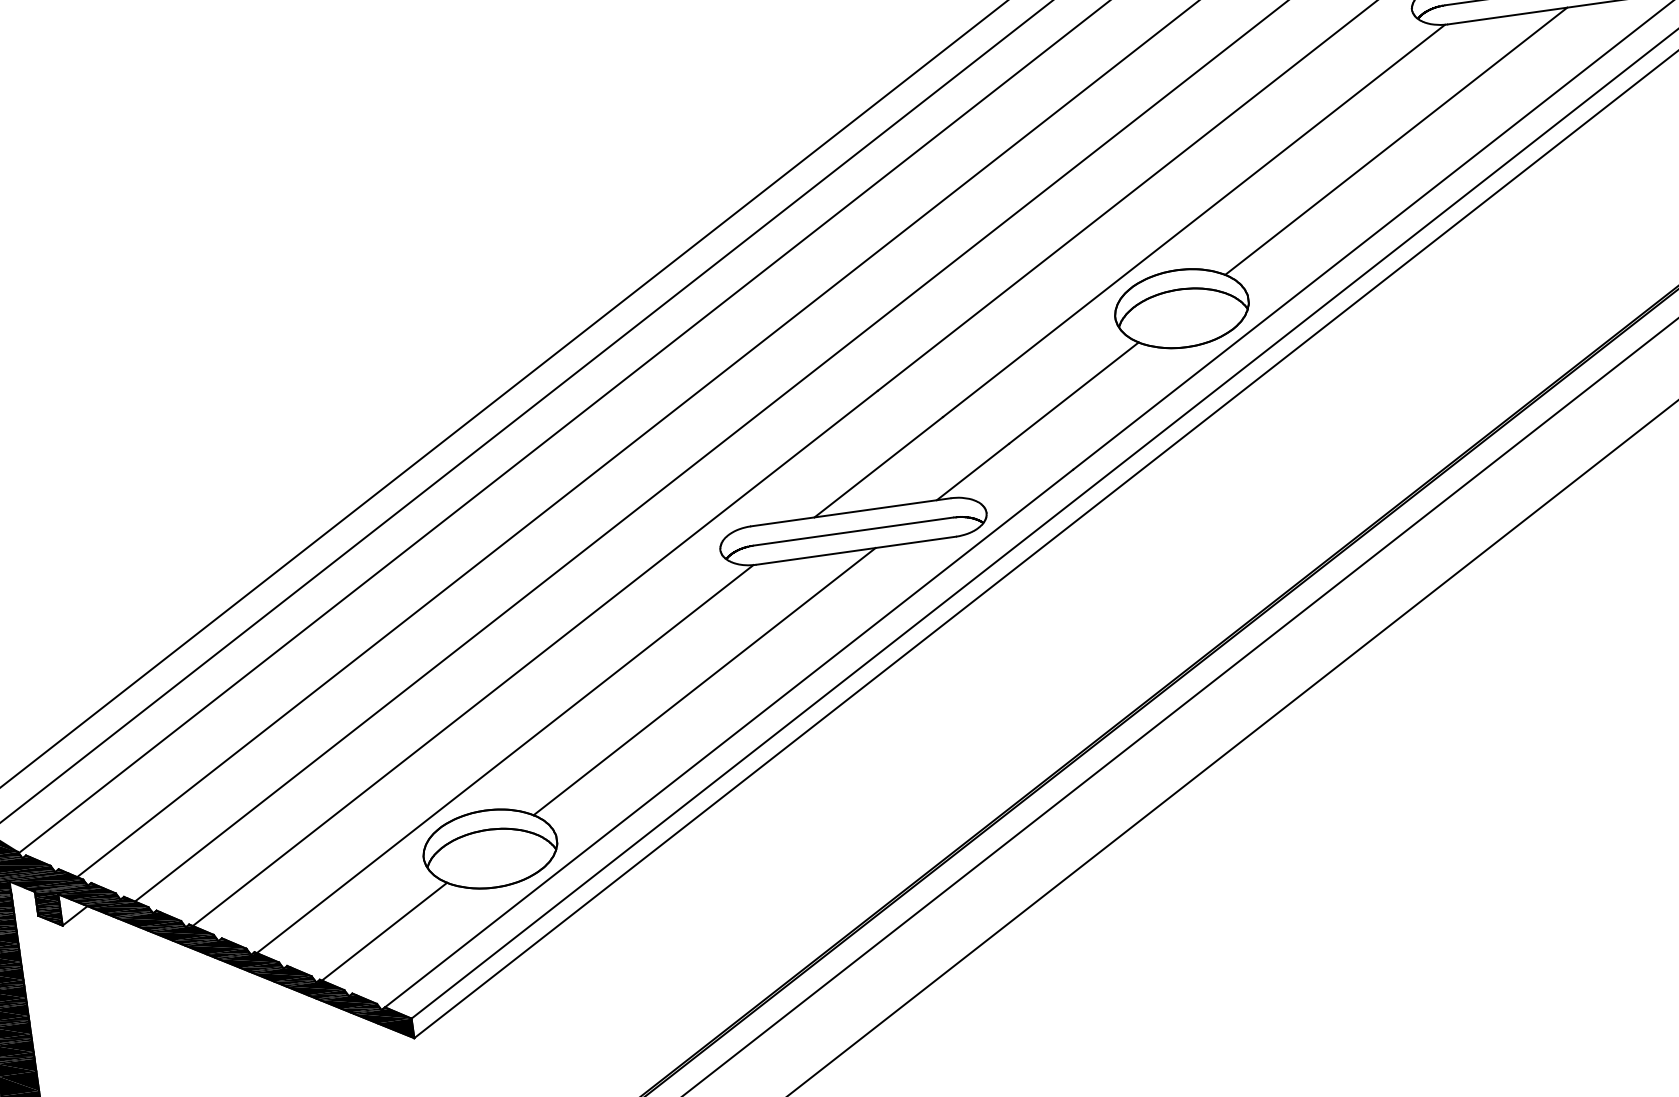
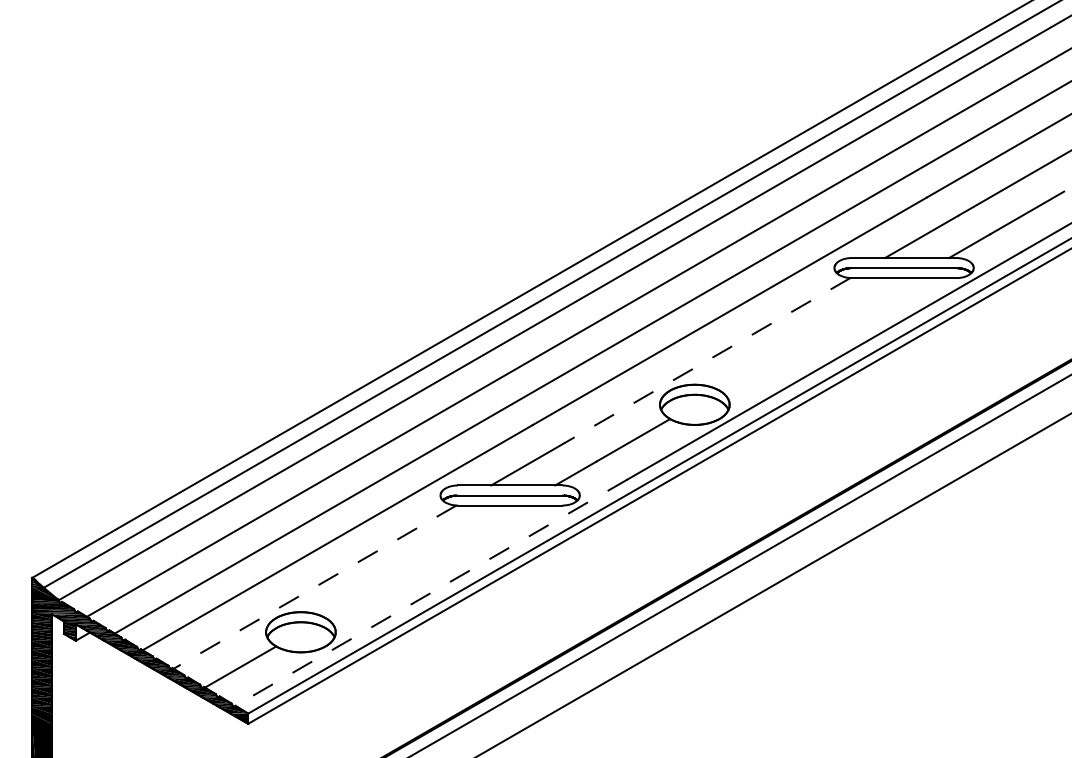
line: (1395, 141) -> (816, 334), removed
line: (1192, 220) -> (706, 360), solid -> dashed
line: (703, 681) -> (422, 561), removed
line: (725, 740) -> (429, 593), solid -> dashed
line: (500, 762) -> (312, 588), solid -> dashed

